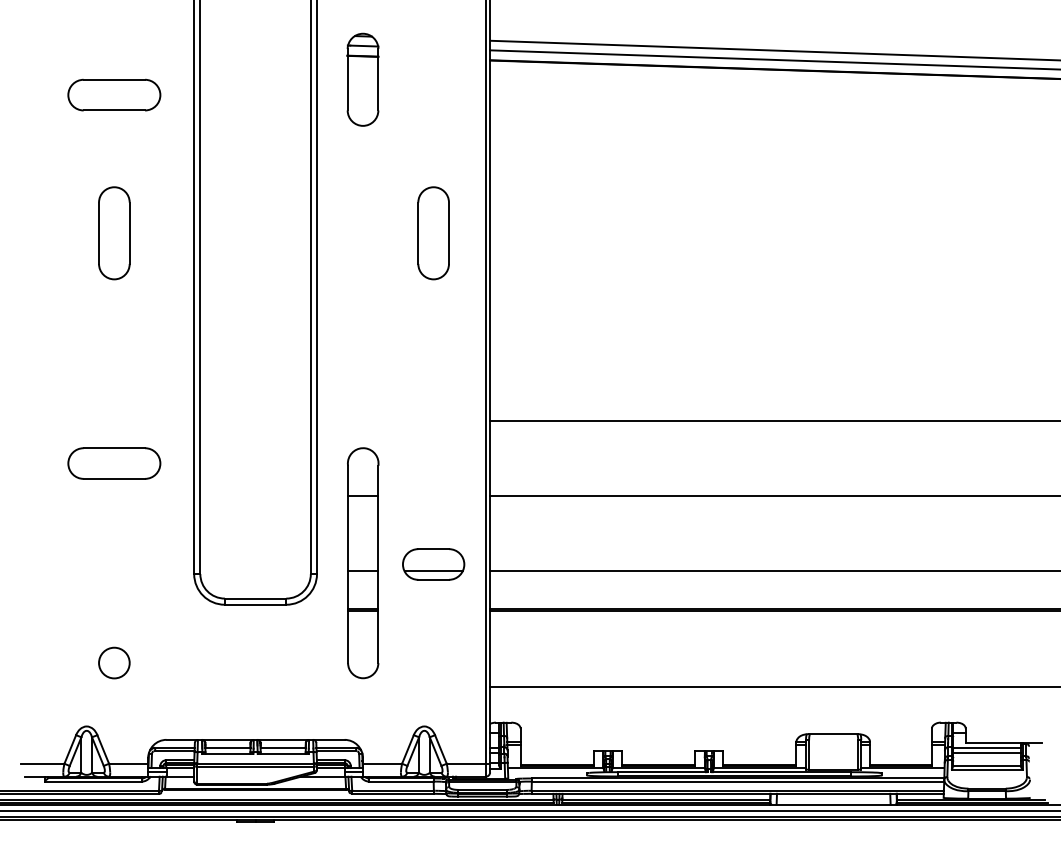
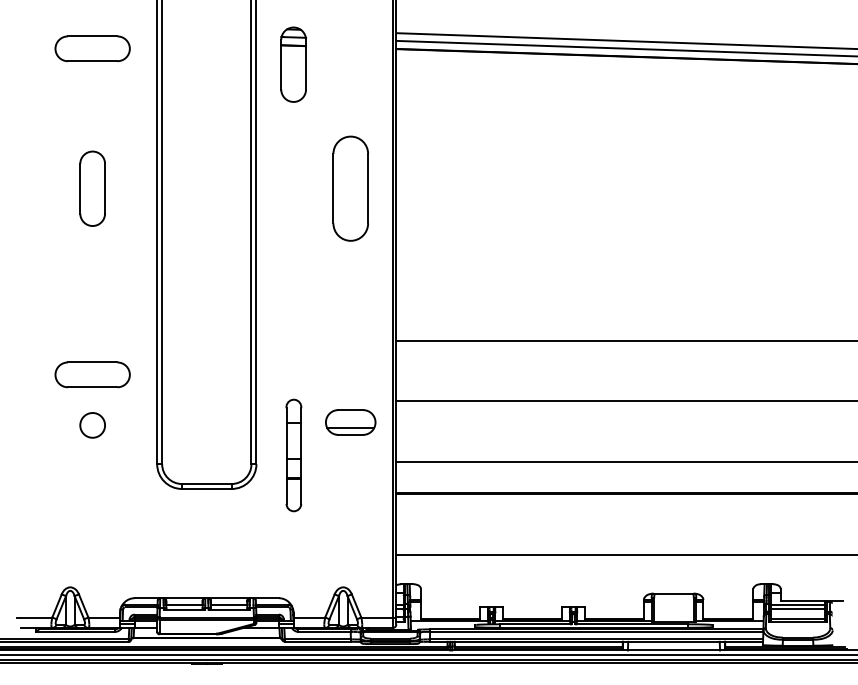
part: (114, 94) -> (92, 48), moved
part: (433, 233) -> (350, 188), size x1.4
part: (363, 563) -> (294, 455), size x0.6
part: (433, 564) -> (350, 422), moved
circle: (114, 662) -> (92, 424), moved

